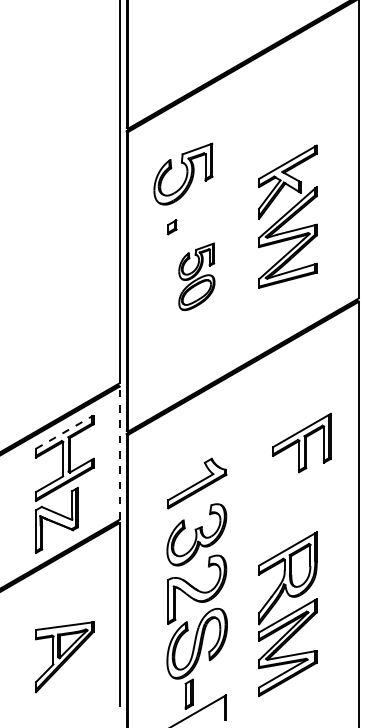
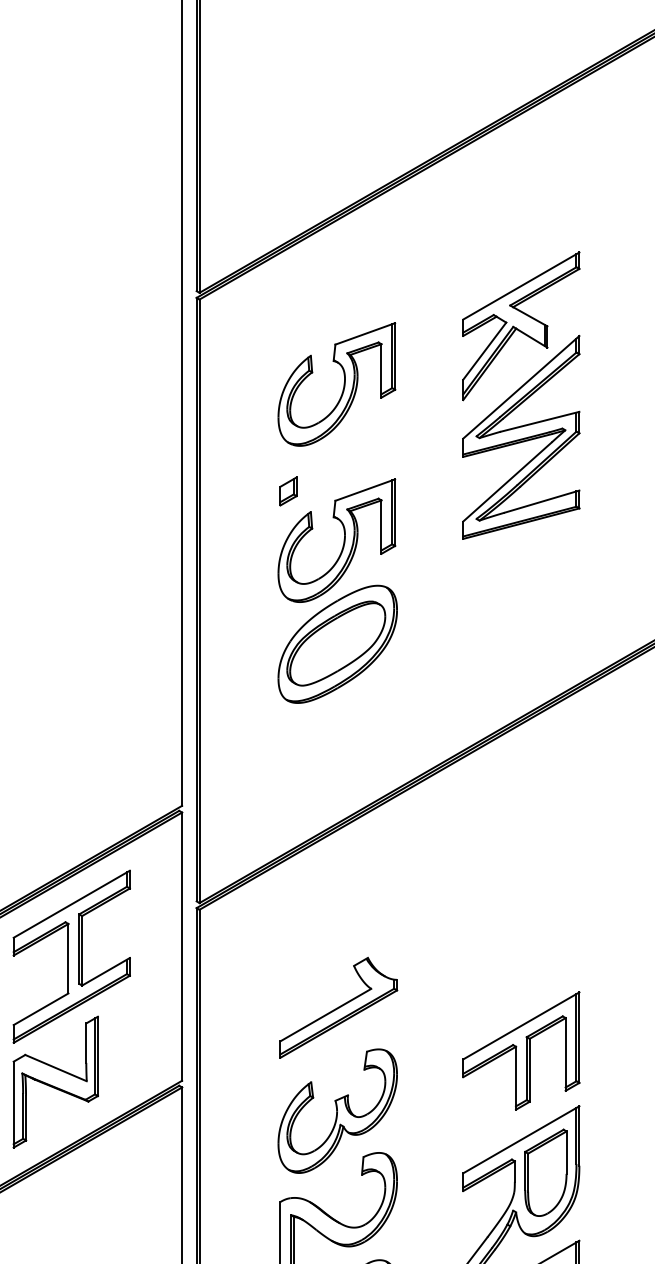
part: (183, 173) -> (337, 383), moved
part: (287, 216) -> (520, 395), moved
part: (196, 276) -> (337, 590), size x1.67
line: (65, 431) -> (73, 902), dashed -> solid
part: (301, 443) -> (520, 1052), moved
line: (119, 453) -> (181, 947), dashed -> solid

